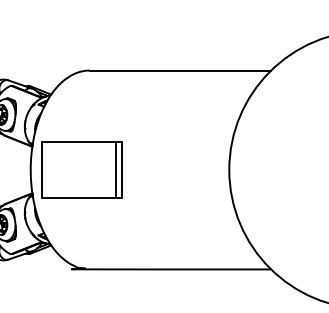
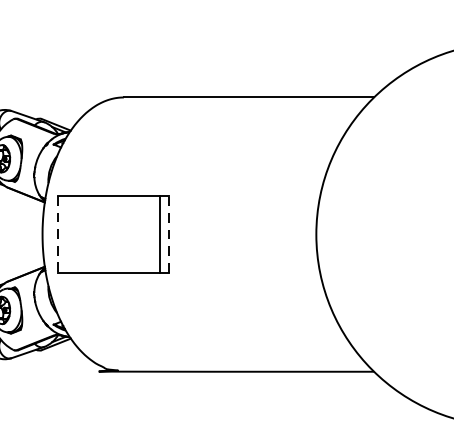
line: (41, 169) -> (57, 233), solid -> dashed
line: (122, 169) -> (169, 233), solid -> dashed

